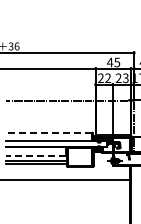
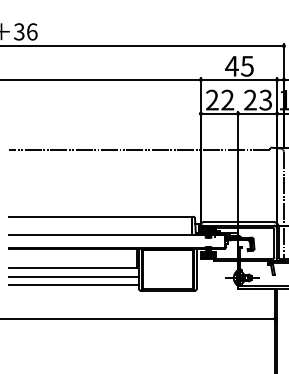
line: (49, 132) -> (101, 216), dashed -> solid
line: (36, 156) -> (73, 268), dashed -> solid

